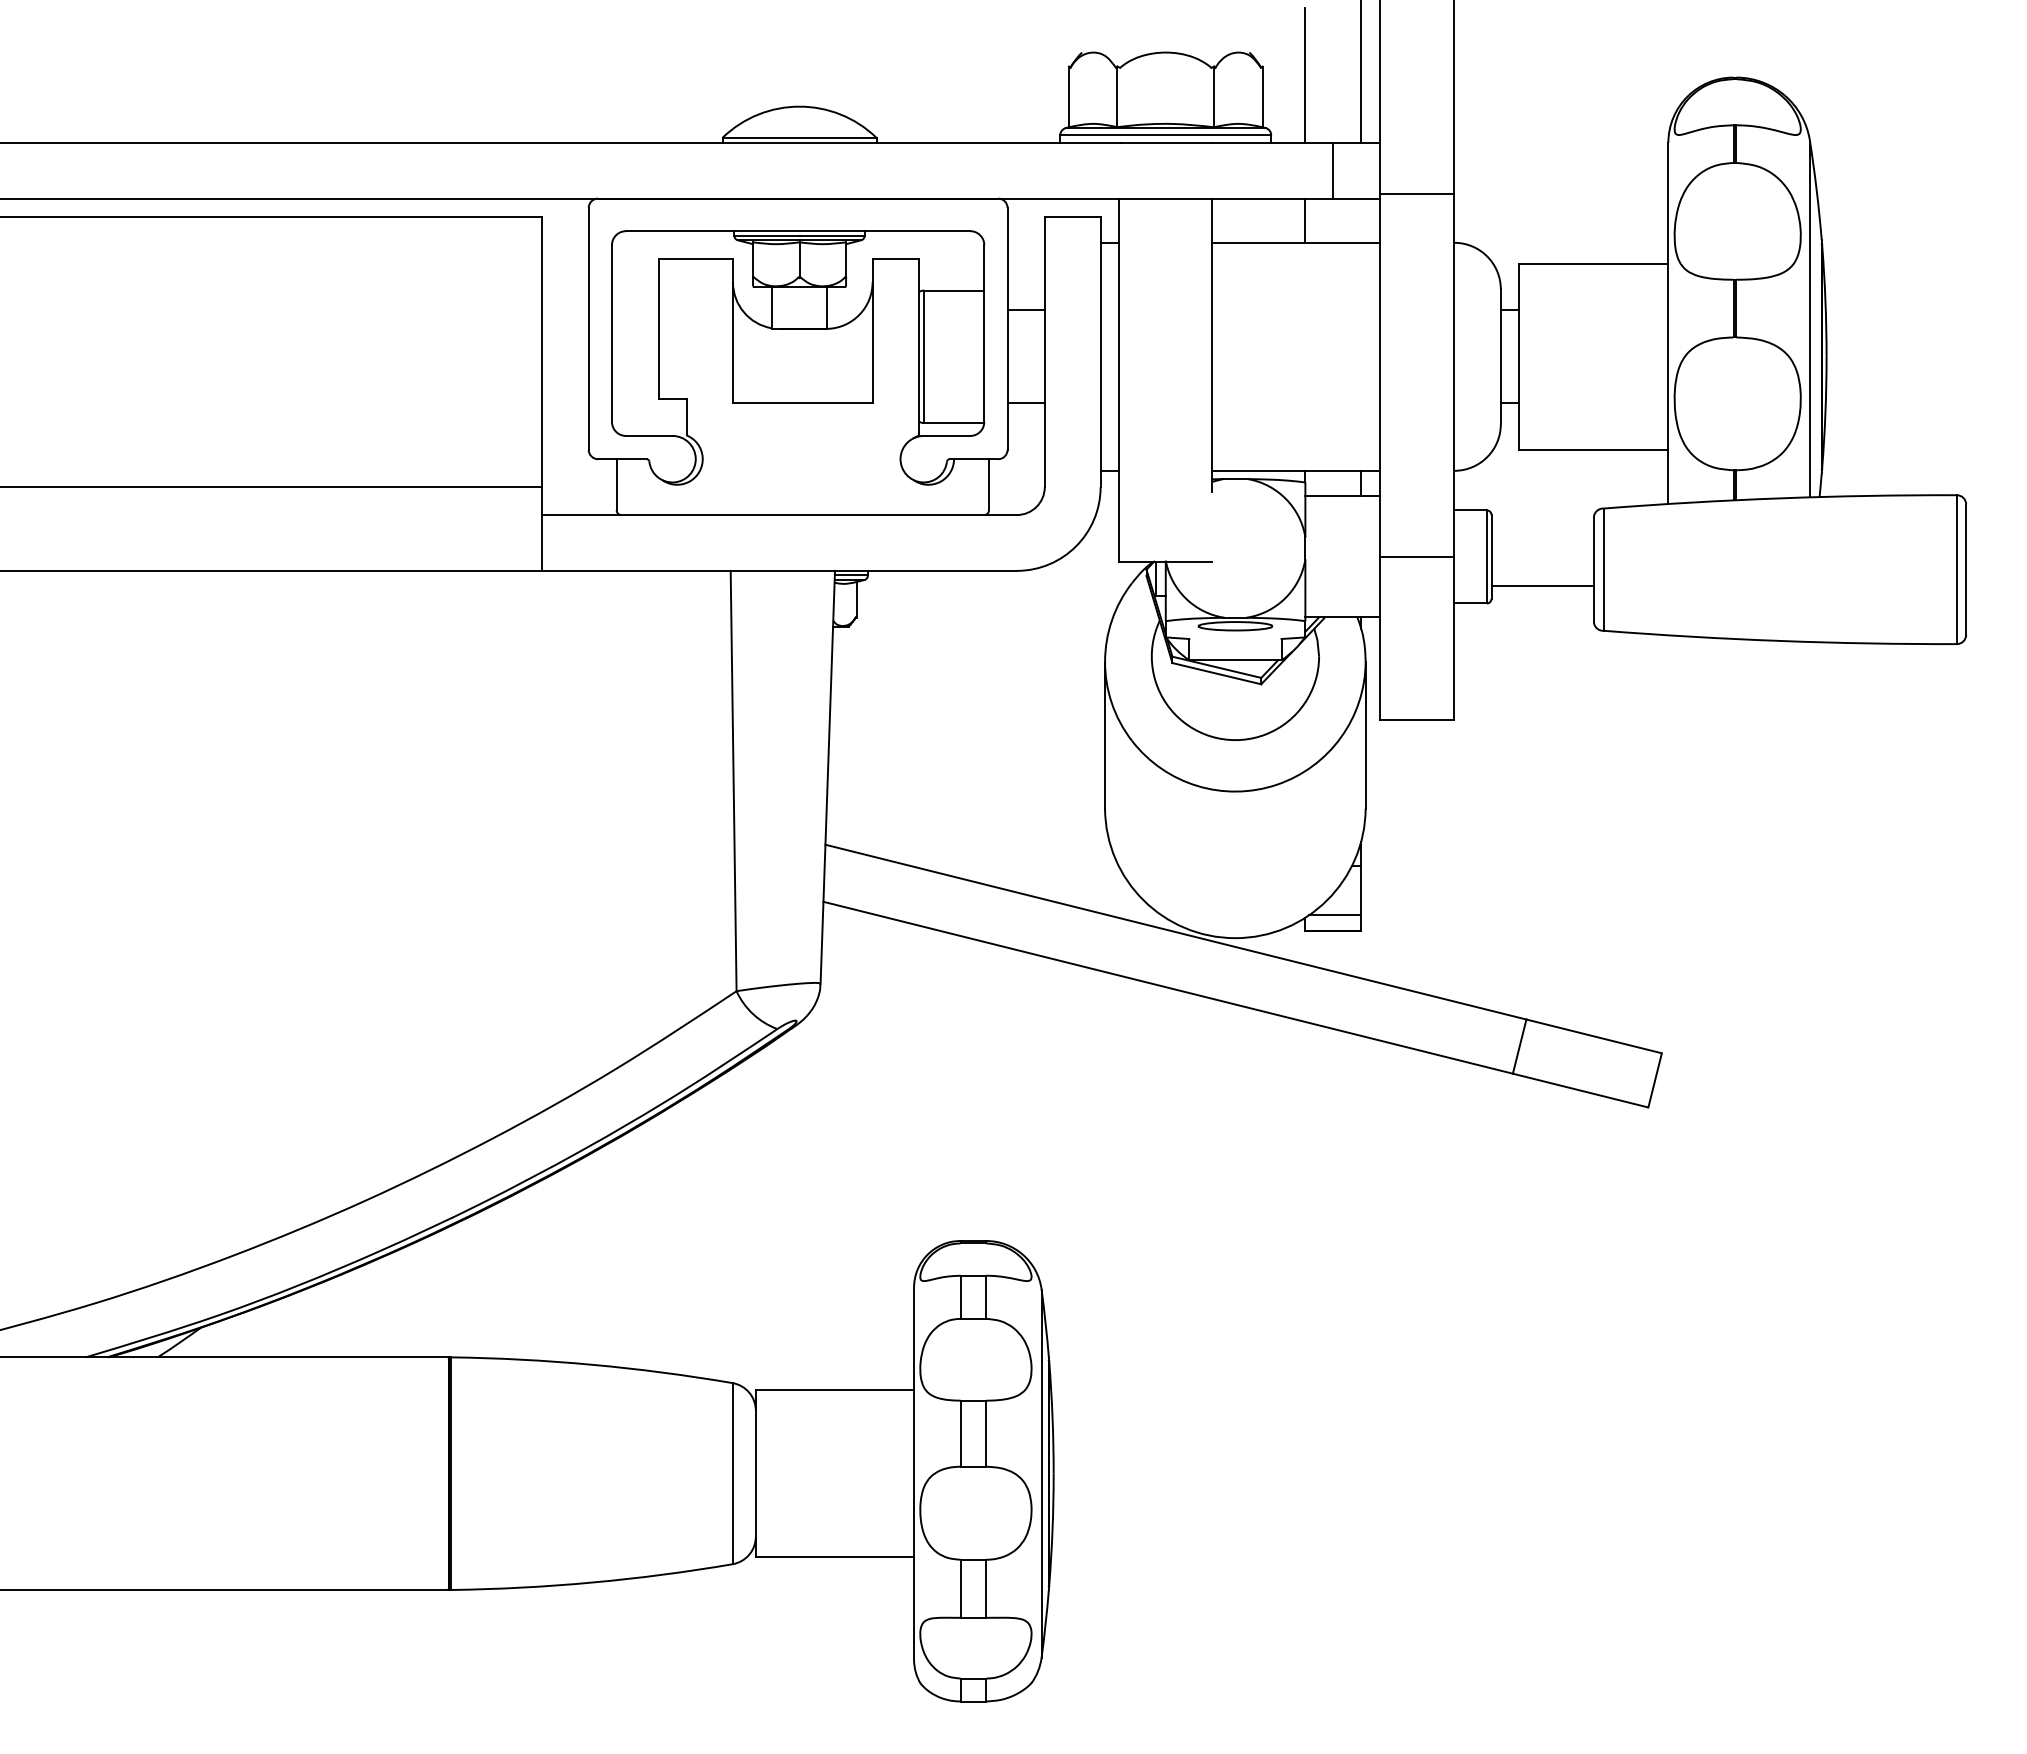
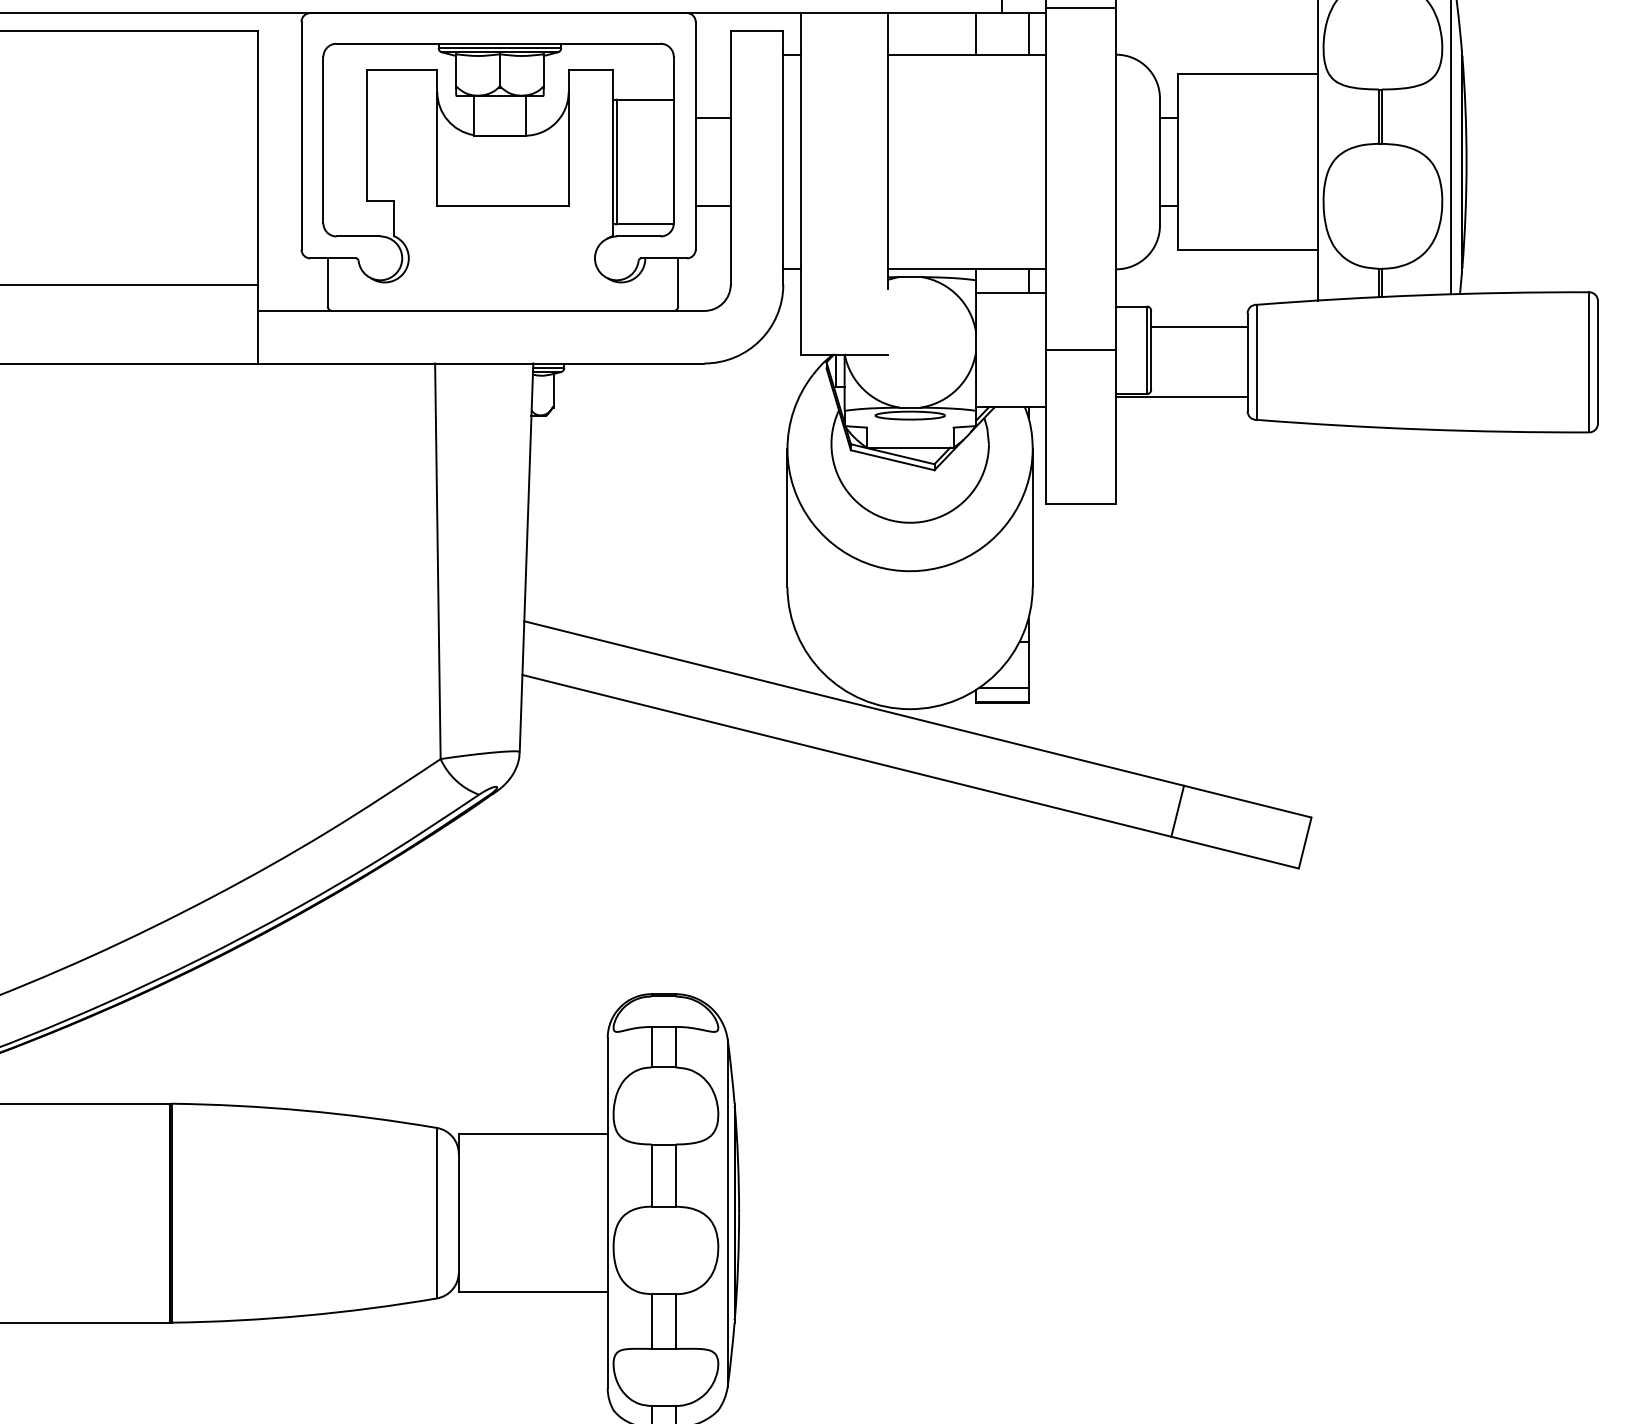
line: (1361, 220) -> (1028, 33), added
line: (1542, 585) -> (1199, 327), moved
line: (1523, 606) -> (1181, 397), added

